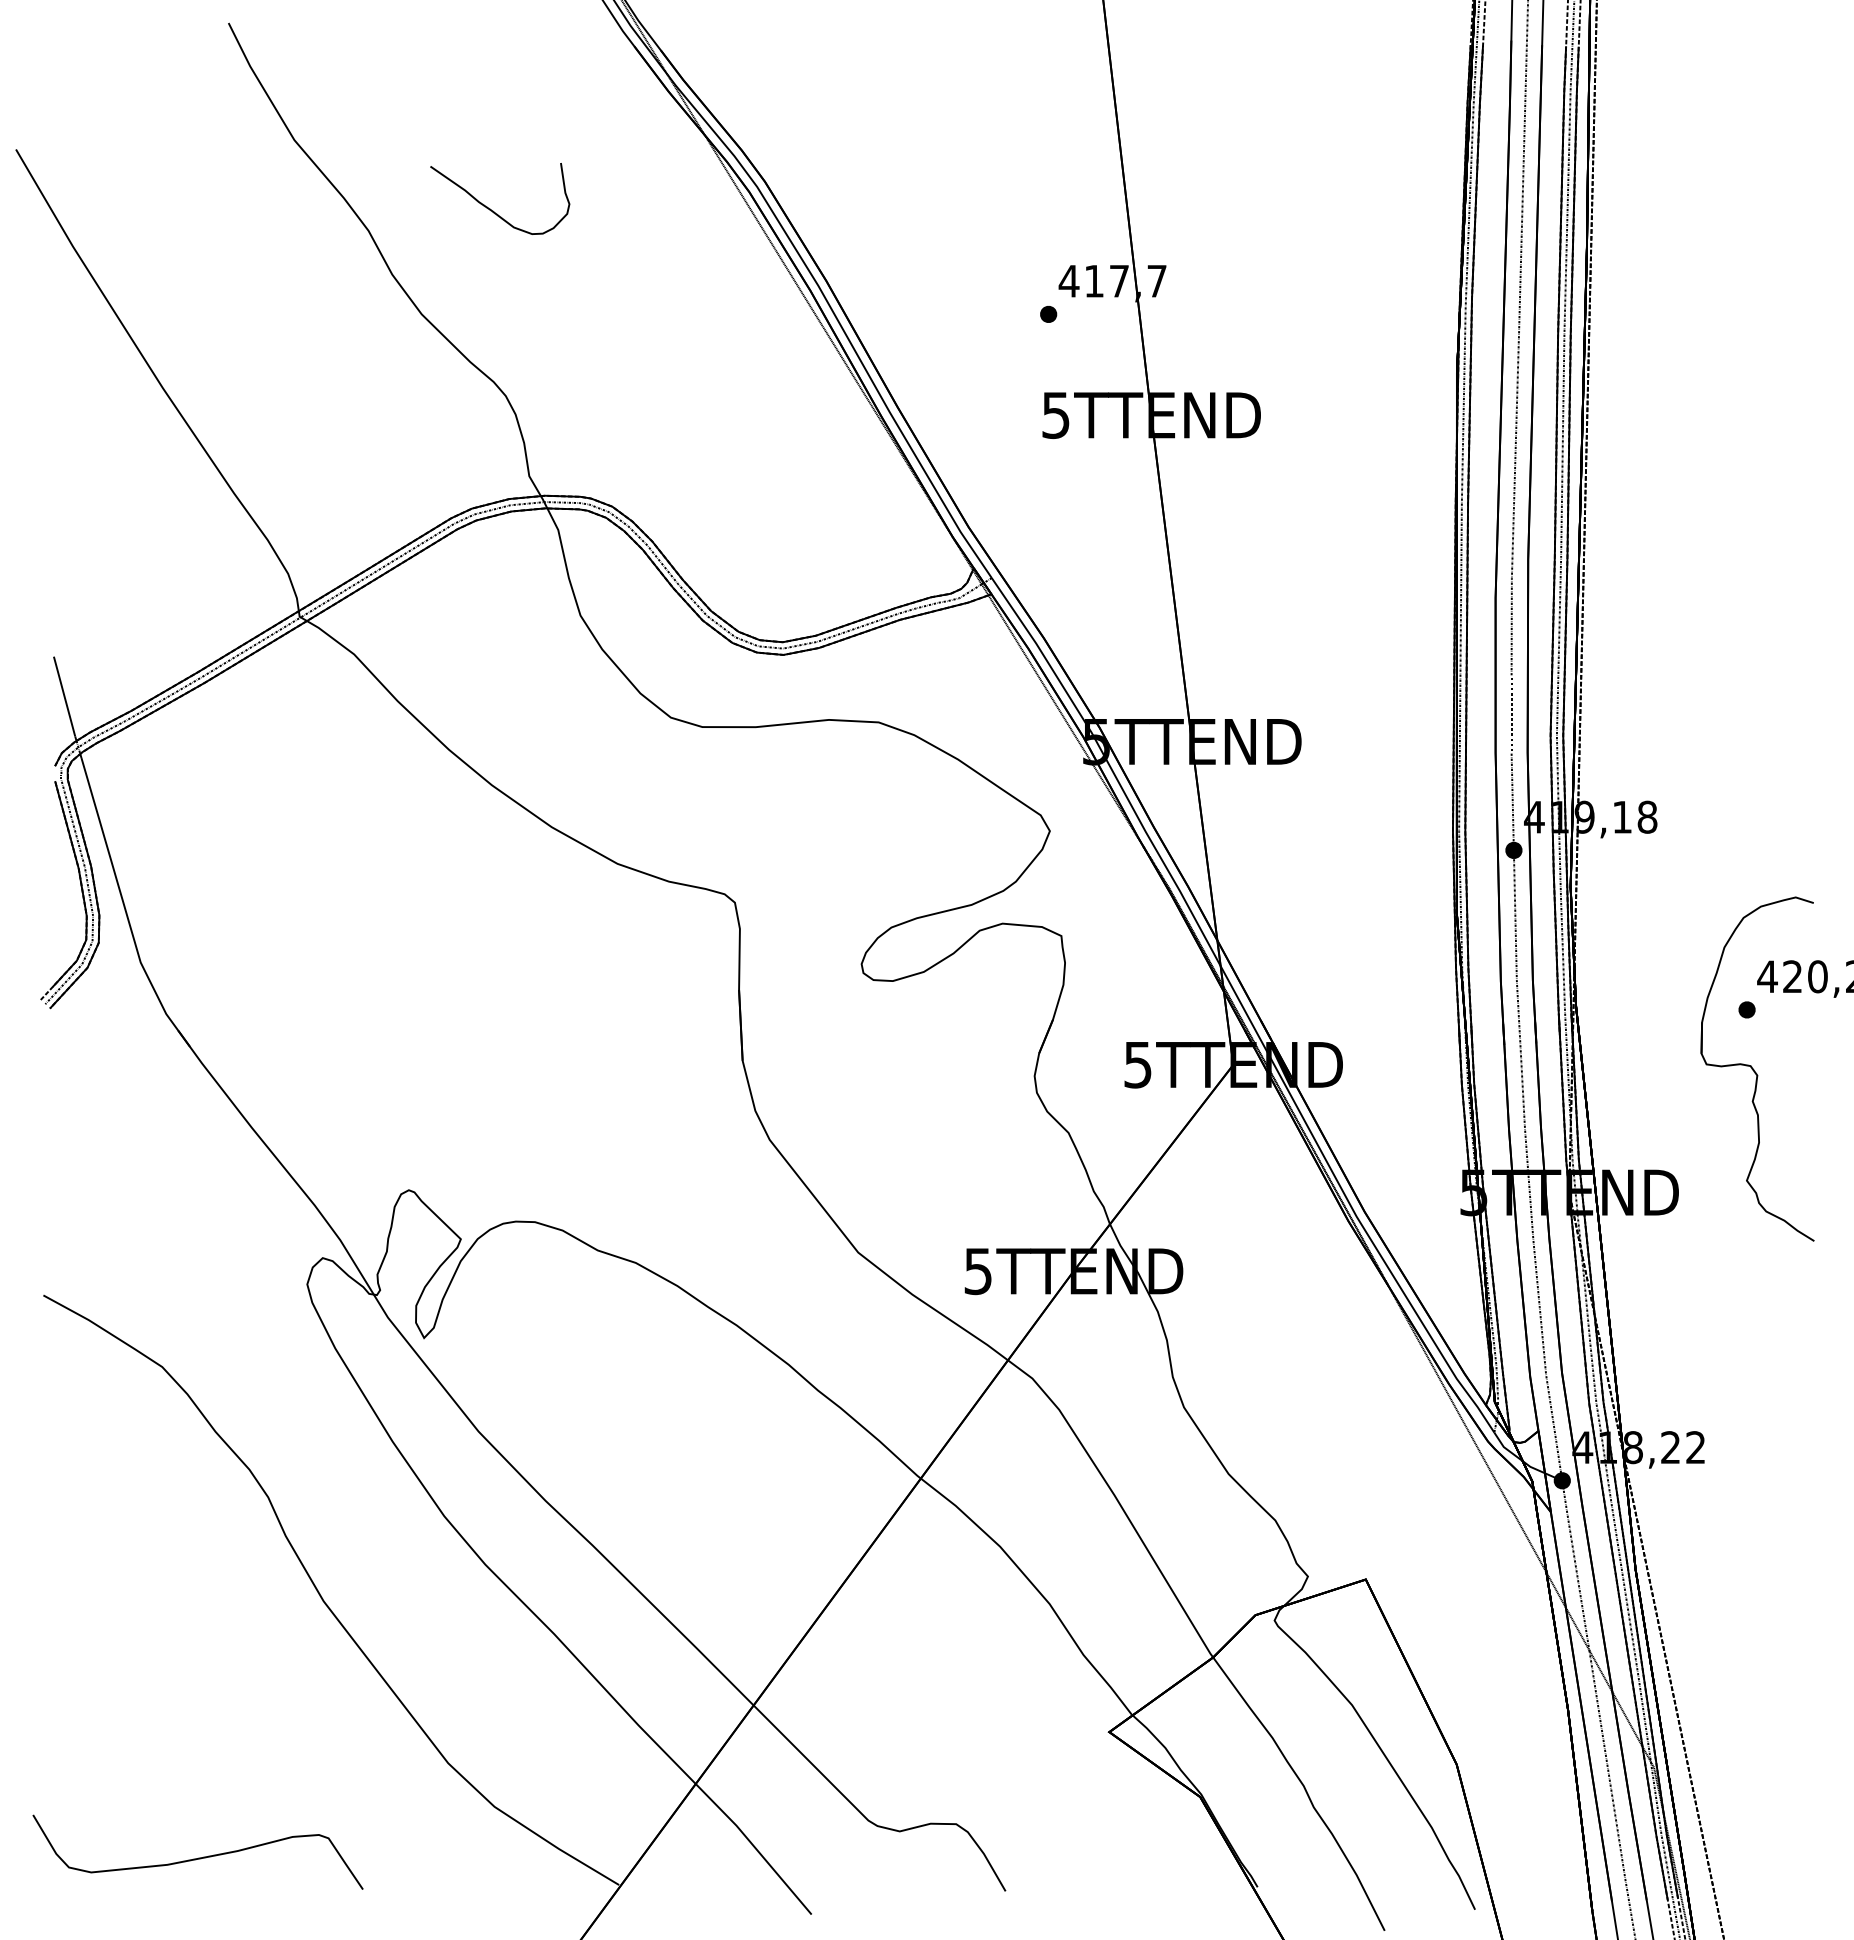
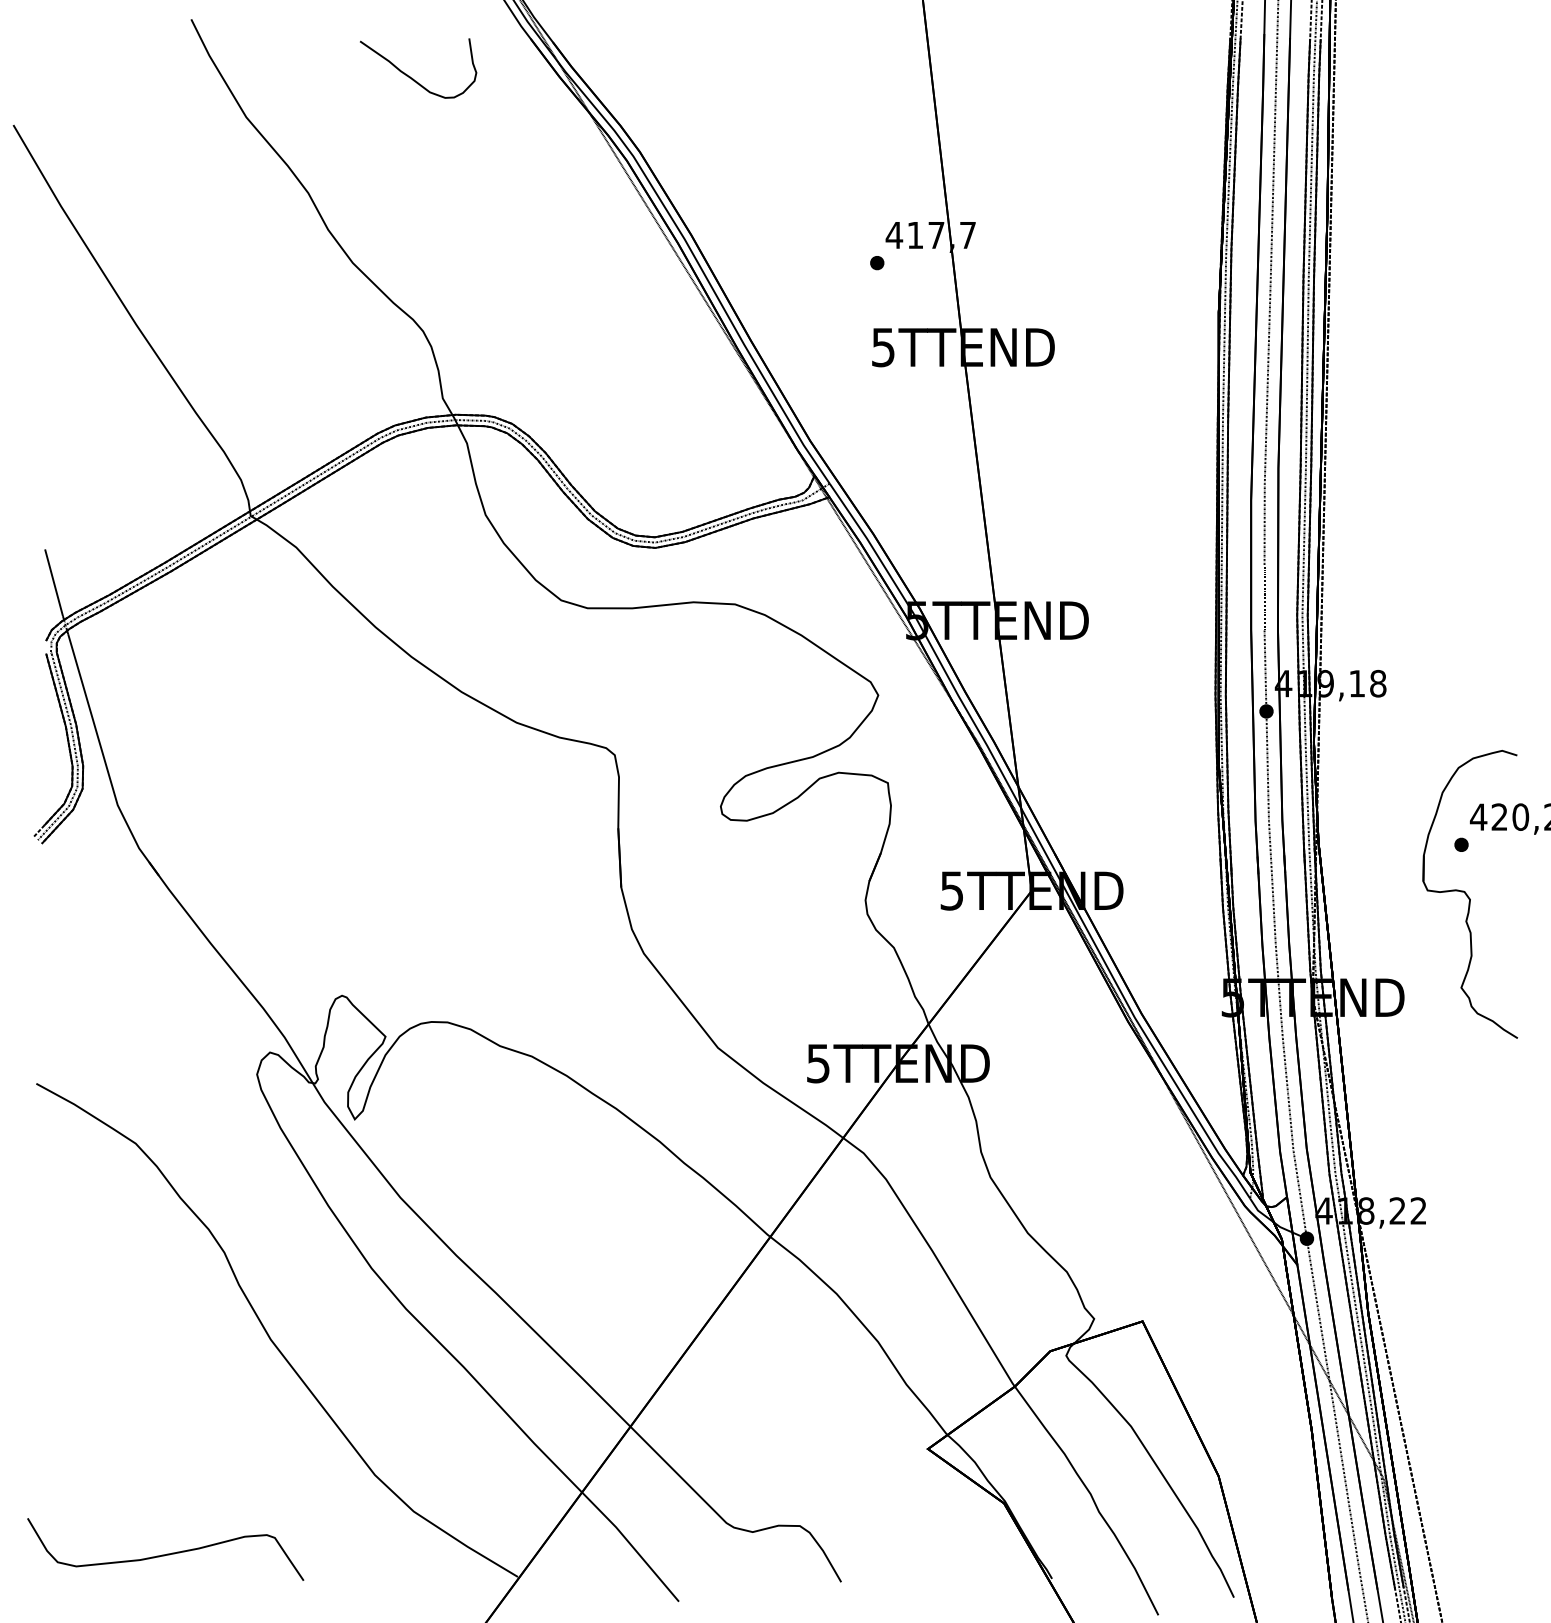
part: (494, 210) -> (413, 78), moved

